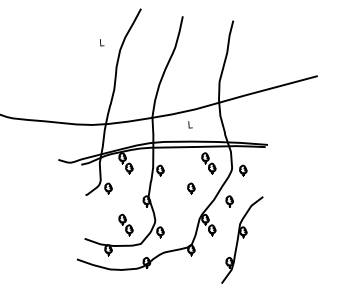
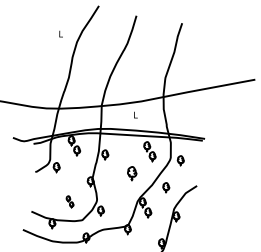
part: (191, 188) -> (132, 173), size x1.4
part: (125, 224) -> (69, 201), size x0.6

